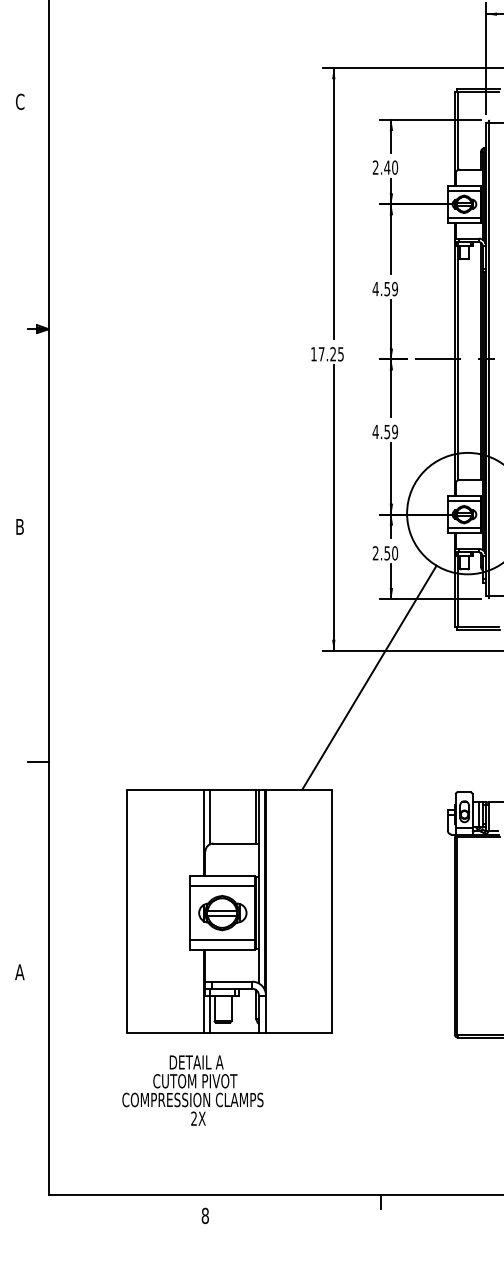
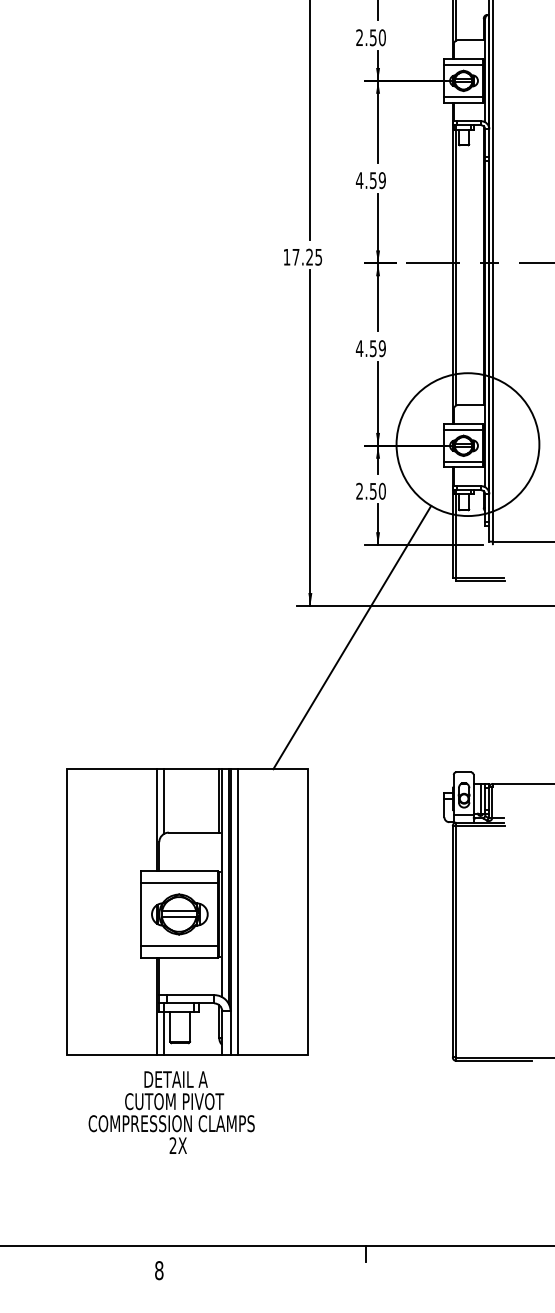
text: (387, 167) -> (373, 37), 2.40 -> 2.50
line: (271, 910) -> (237, 911), added
text: (192, 1090) -> (171, 1112), moved

